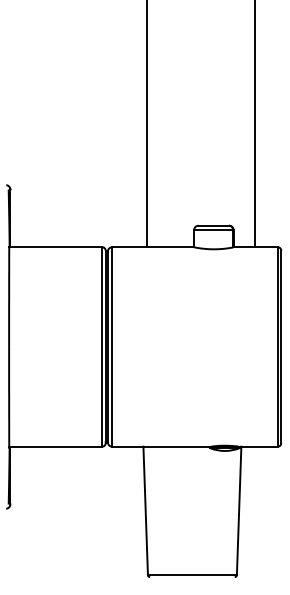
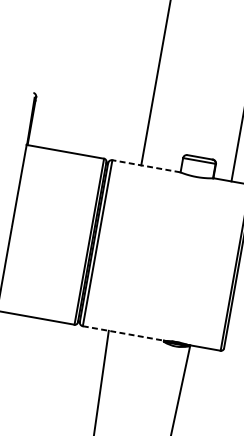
line: (153, 247) -> (146, 166), solid -> dashed
line: (160, 446) -> (123, 333), solid -> dashed

